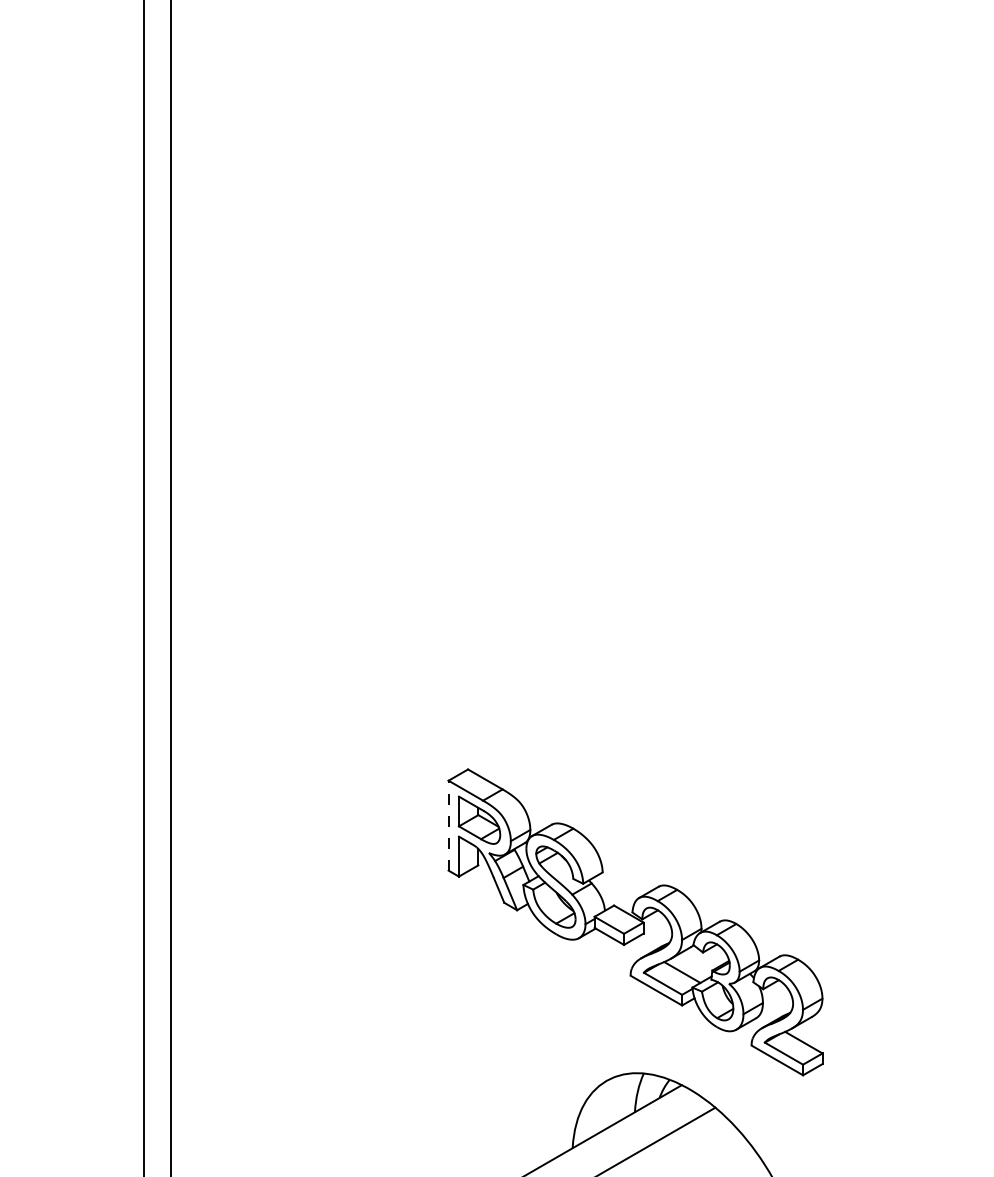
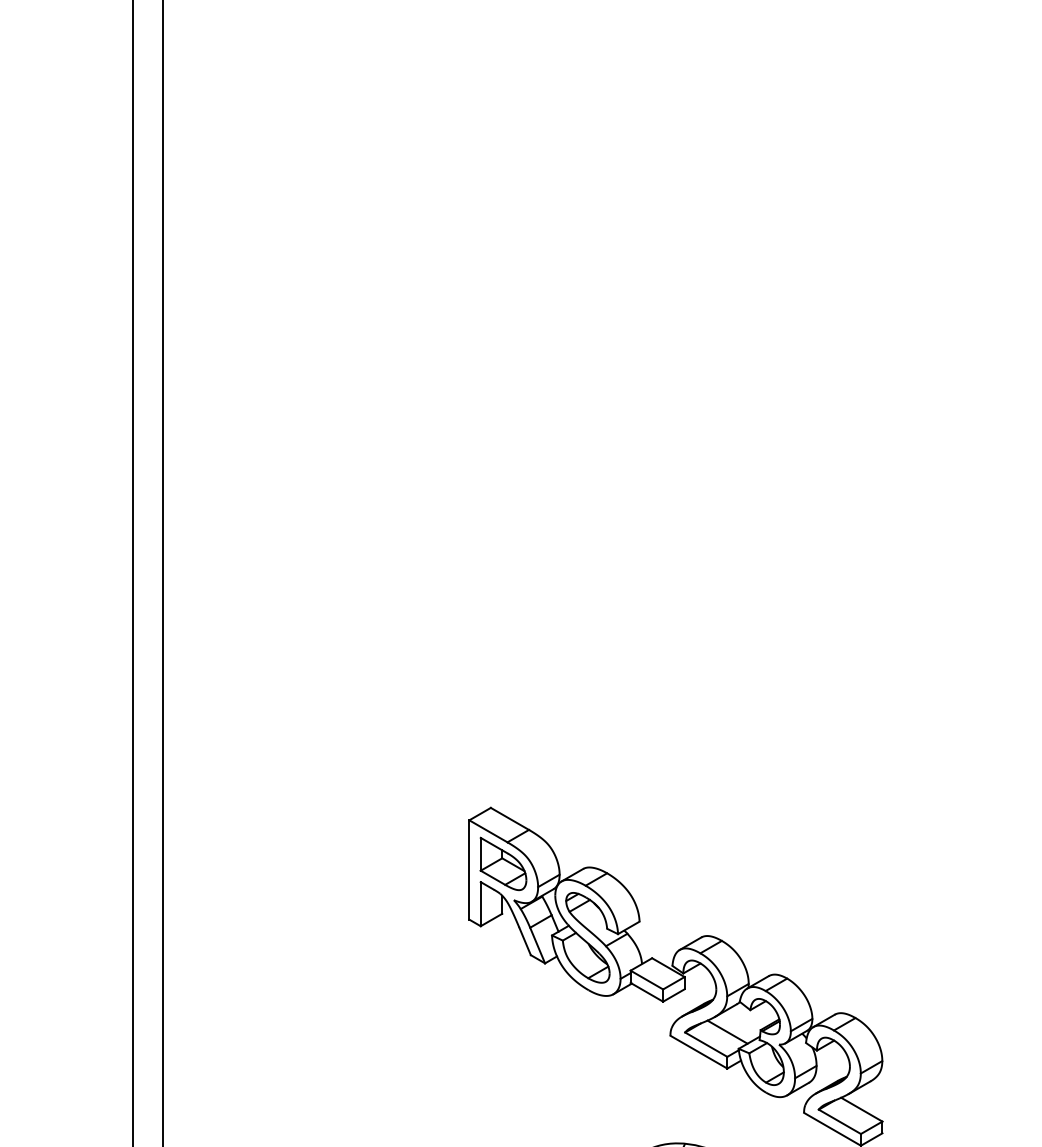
line: (448, 825) -> (469, 869), dashed -> solid

